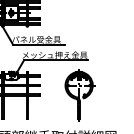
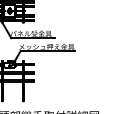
part: (78, 95) -> (66, 81), removed

